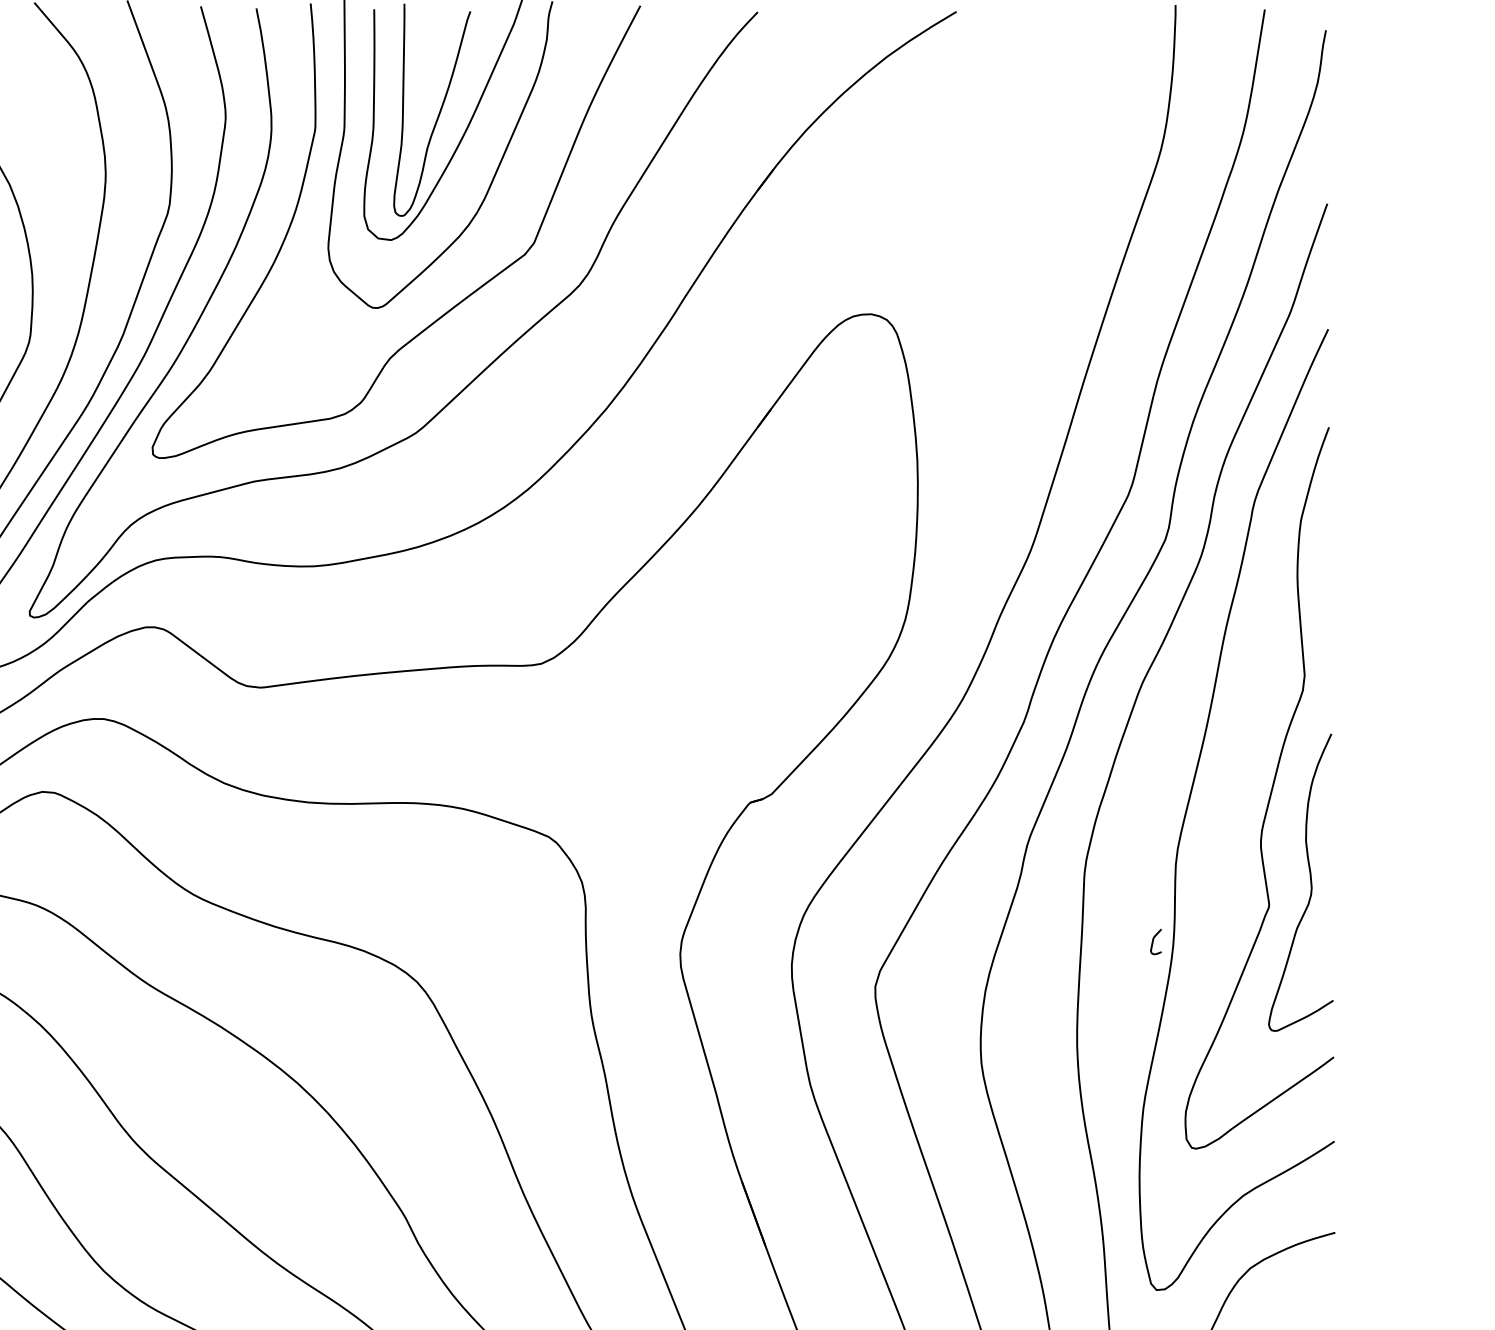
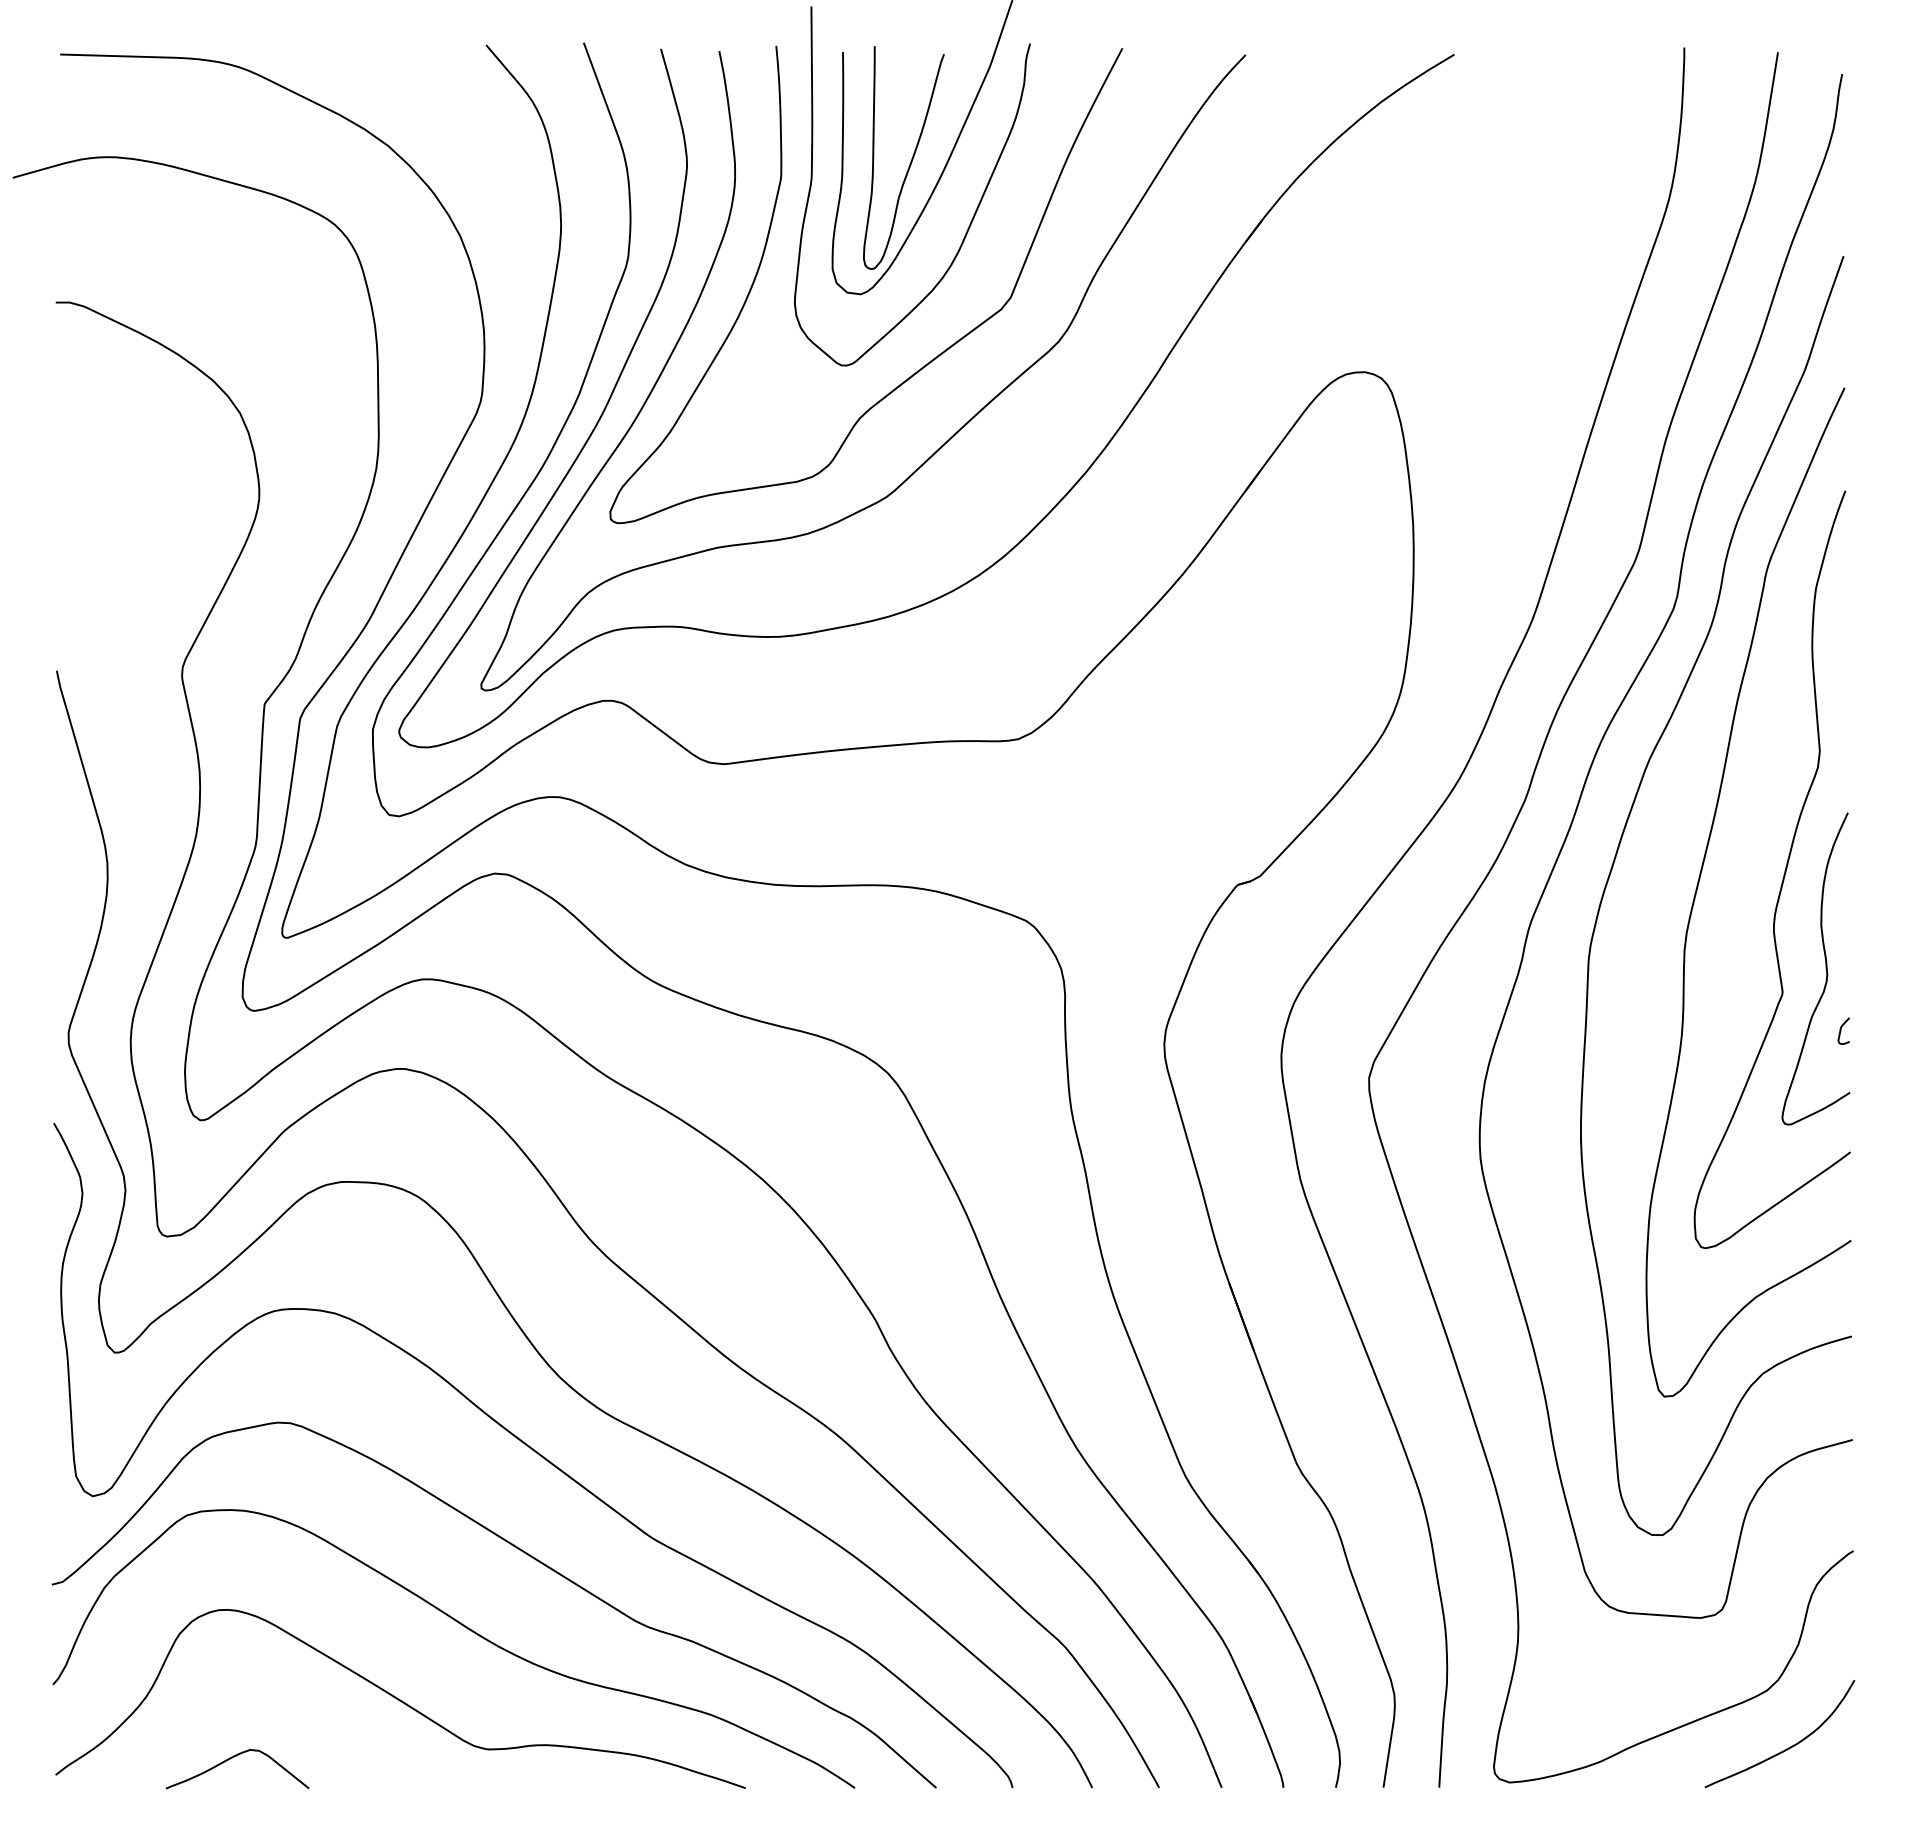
curve: (1153, 941) -> (1841, 1030), moved

